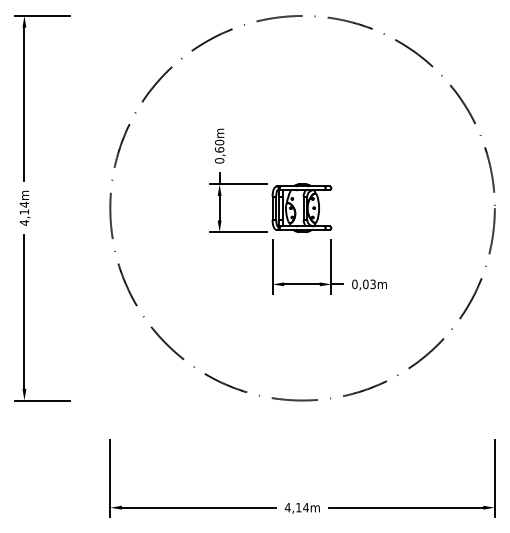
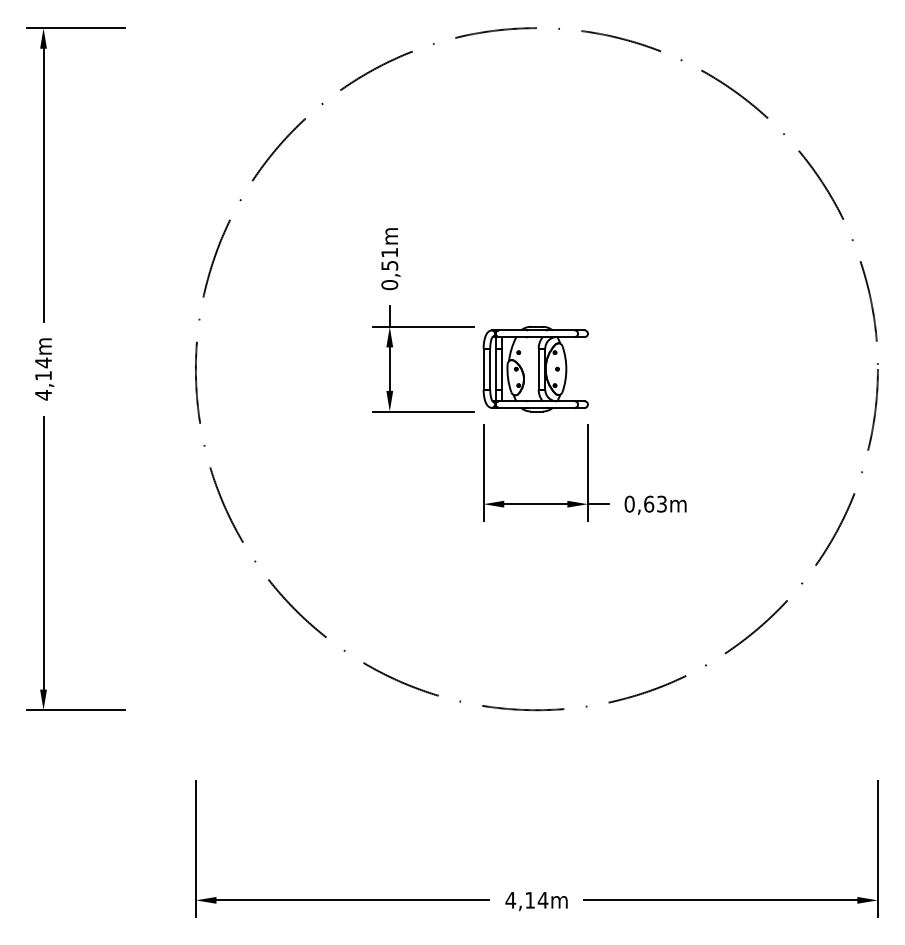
text: (219, 145) -> (389, 257), 0,60m -> 0,51m
text: (365, 283) -> (648, 502), 0,03m -> 0,63m

